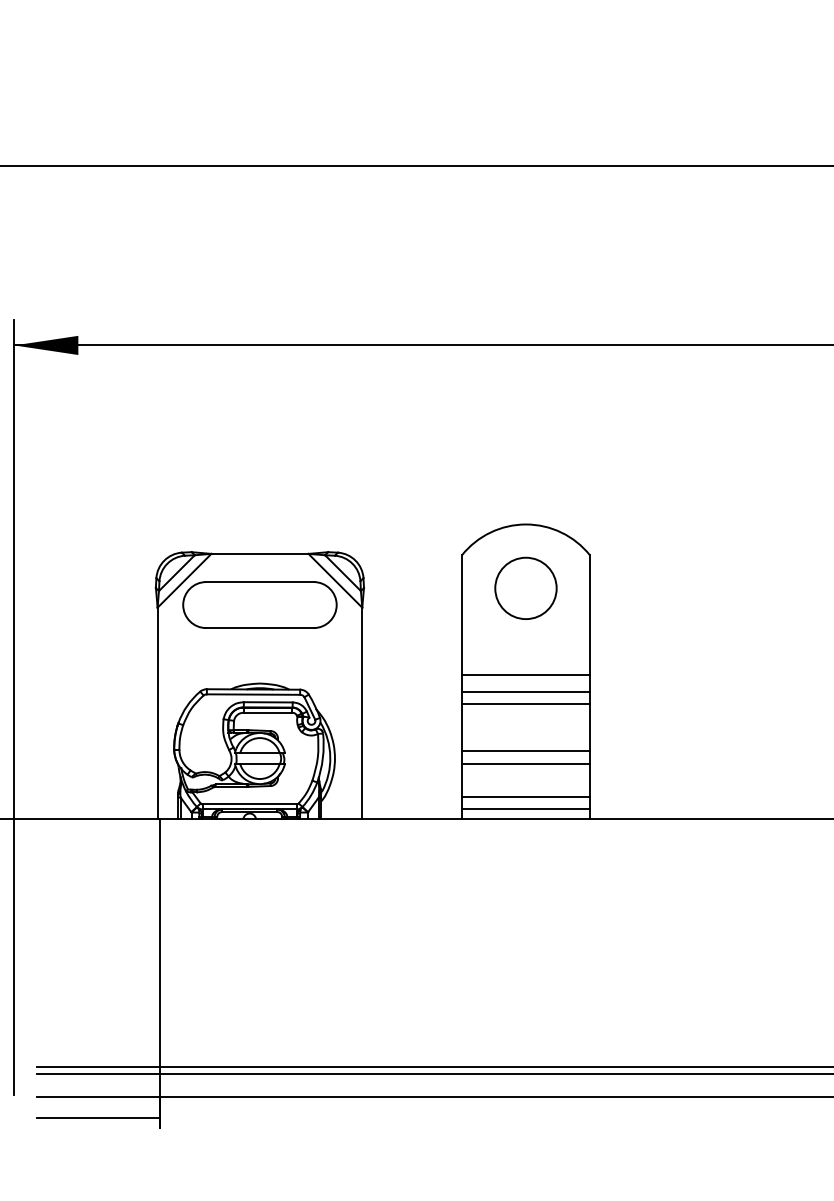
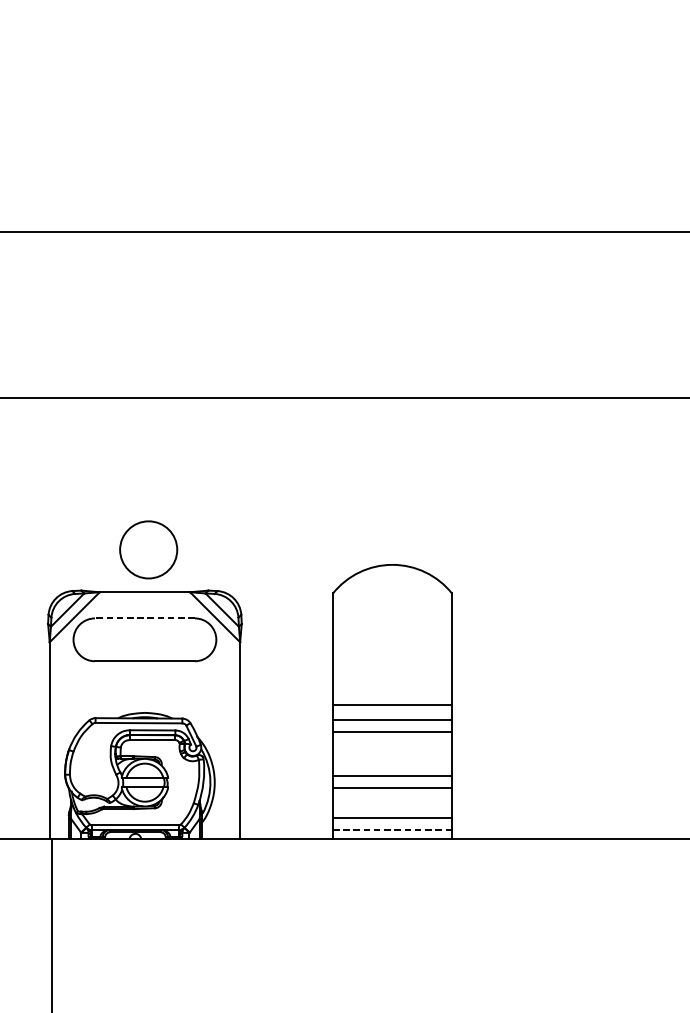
line: (259, 582) -> (144, 618), solid -> dashed
circle: (525, 587) -> (148, 549), moved
line: (525, 809) -> (392, 830), solid -> dashed

